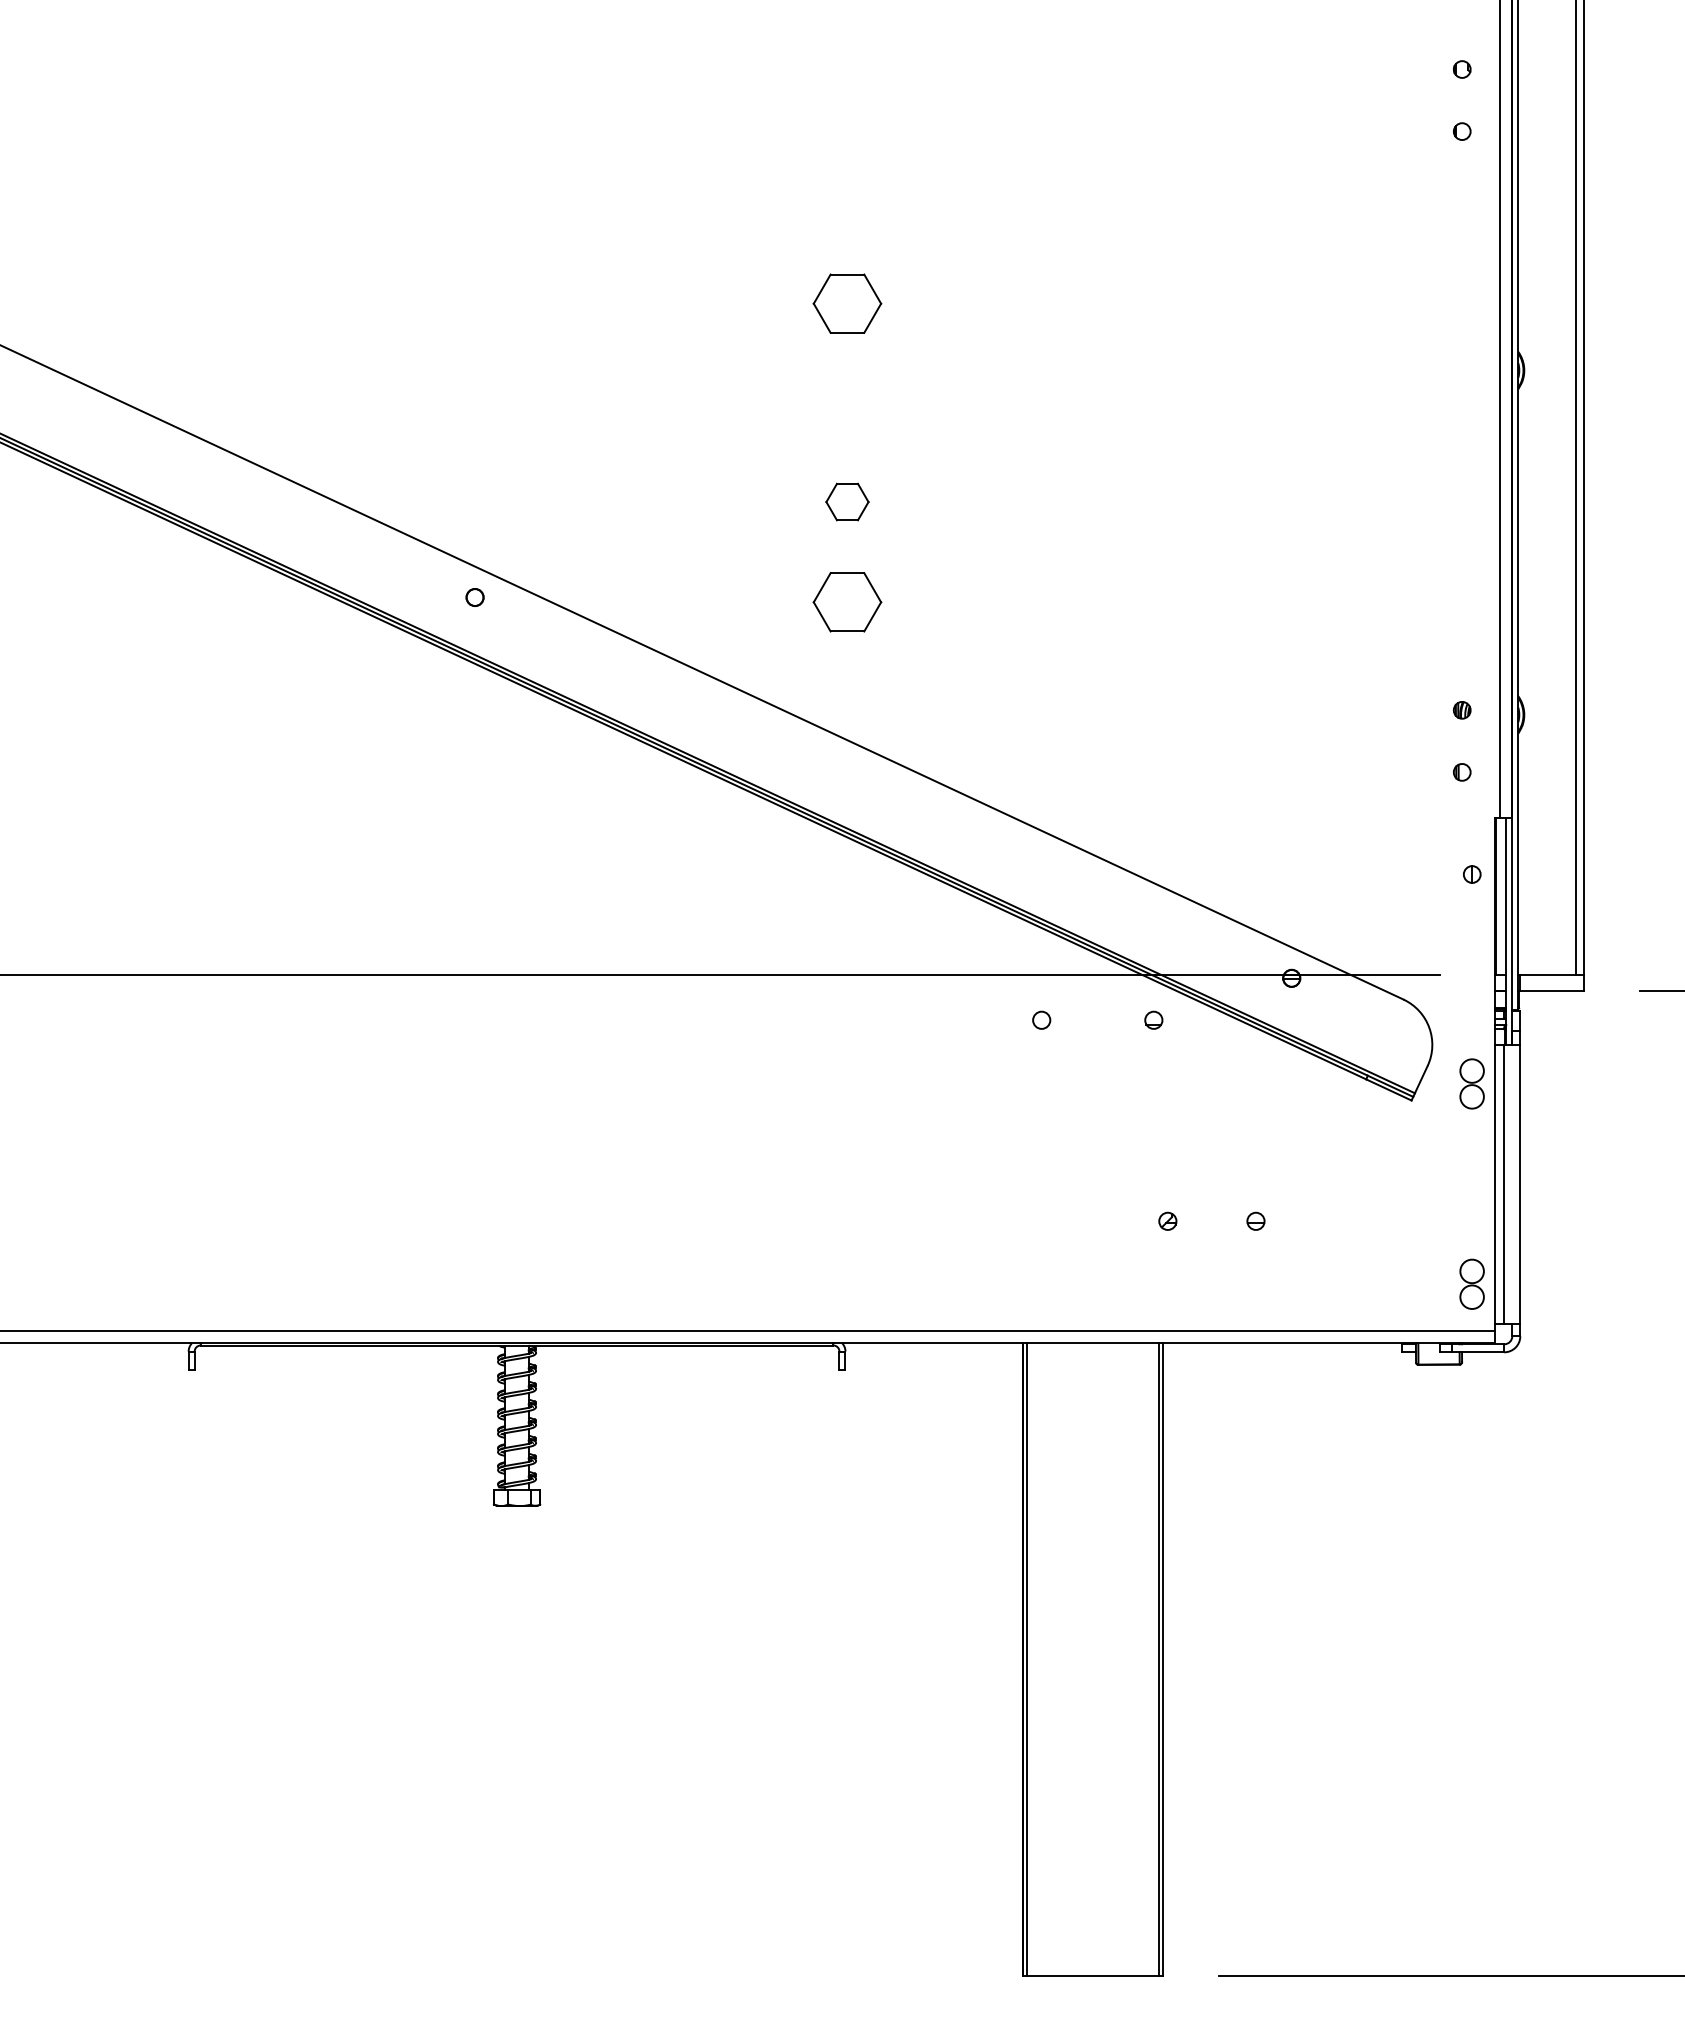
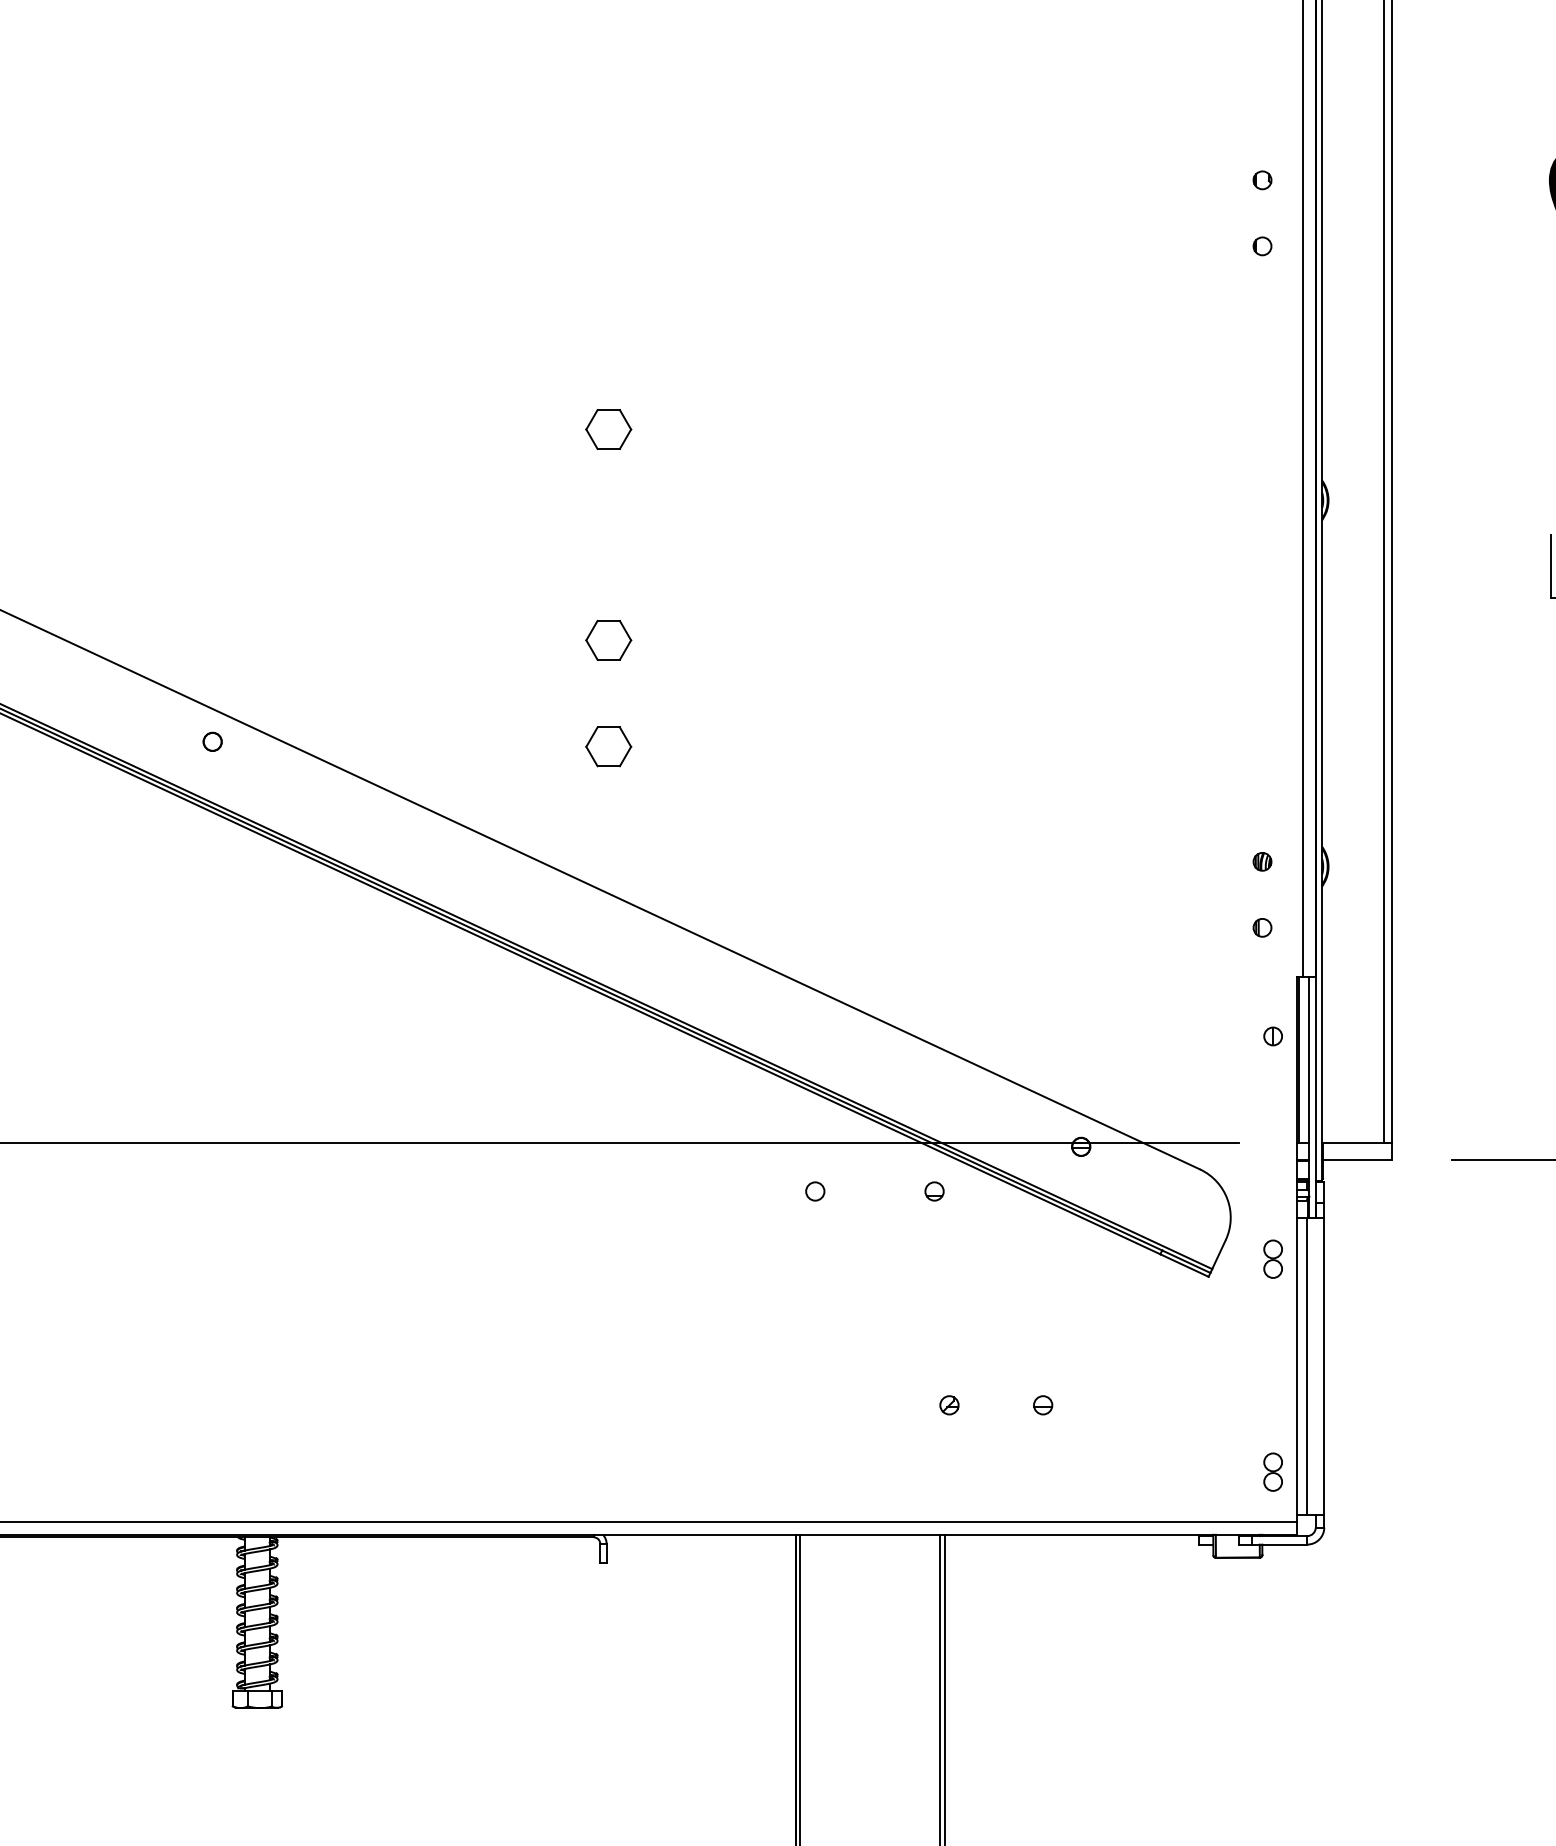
part: (847, 303) -> (608, 429), size x0.62
part: (847, 601) -> (608, 746), size x0.62
part: (1472, 1083) -> (1273, 1258), size x0.71
part: (1472, 1283) -> (1273, 1471), size x0.71

